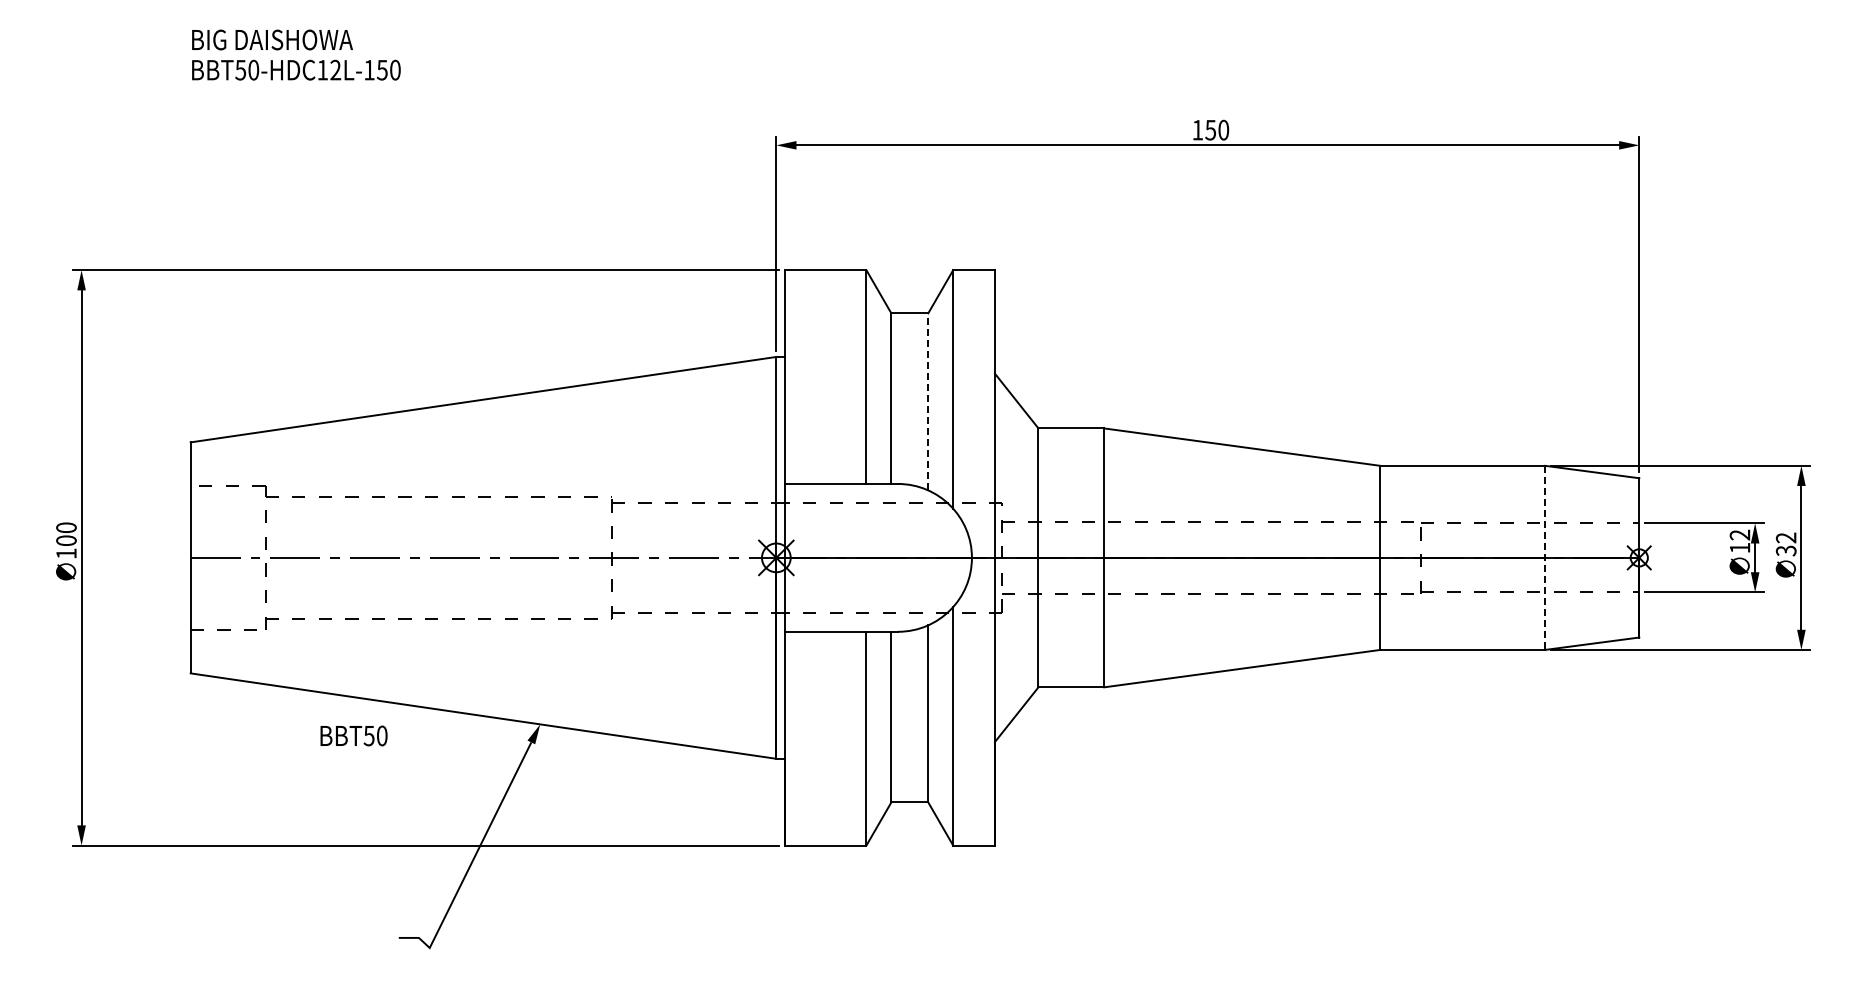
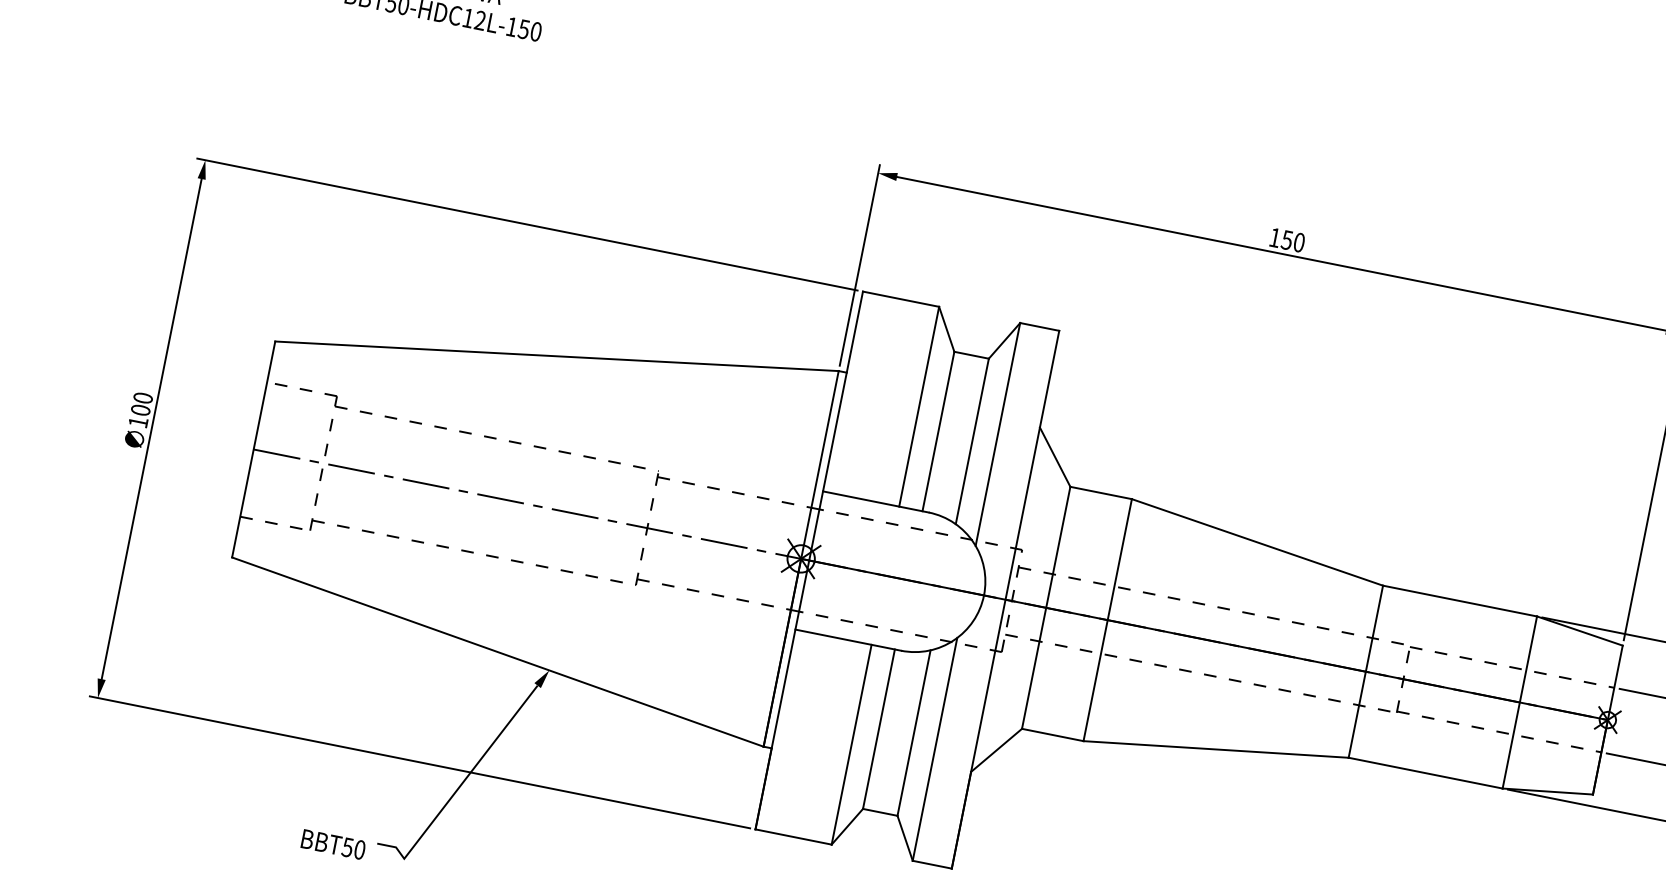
line: (928, 401) -> (972, 441), dashed -> solid
line: (1545, 558) -> (1520, 703), dashed -> solid
text: (353, 735) -> (333, 844), moved

